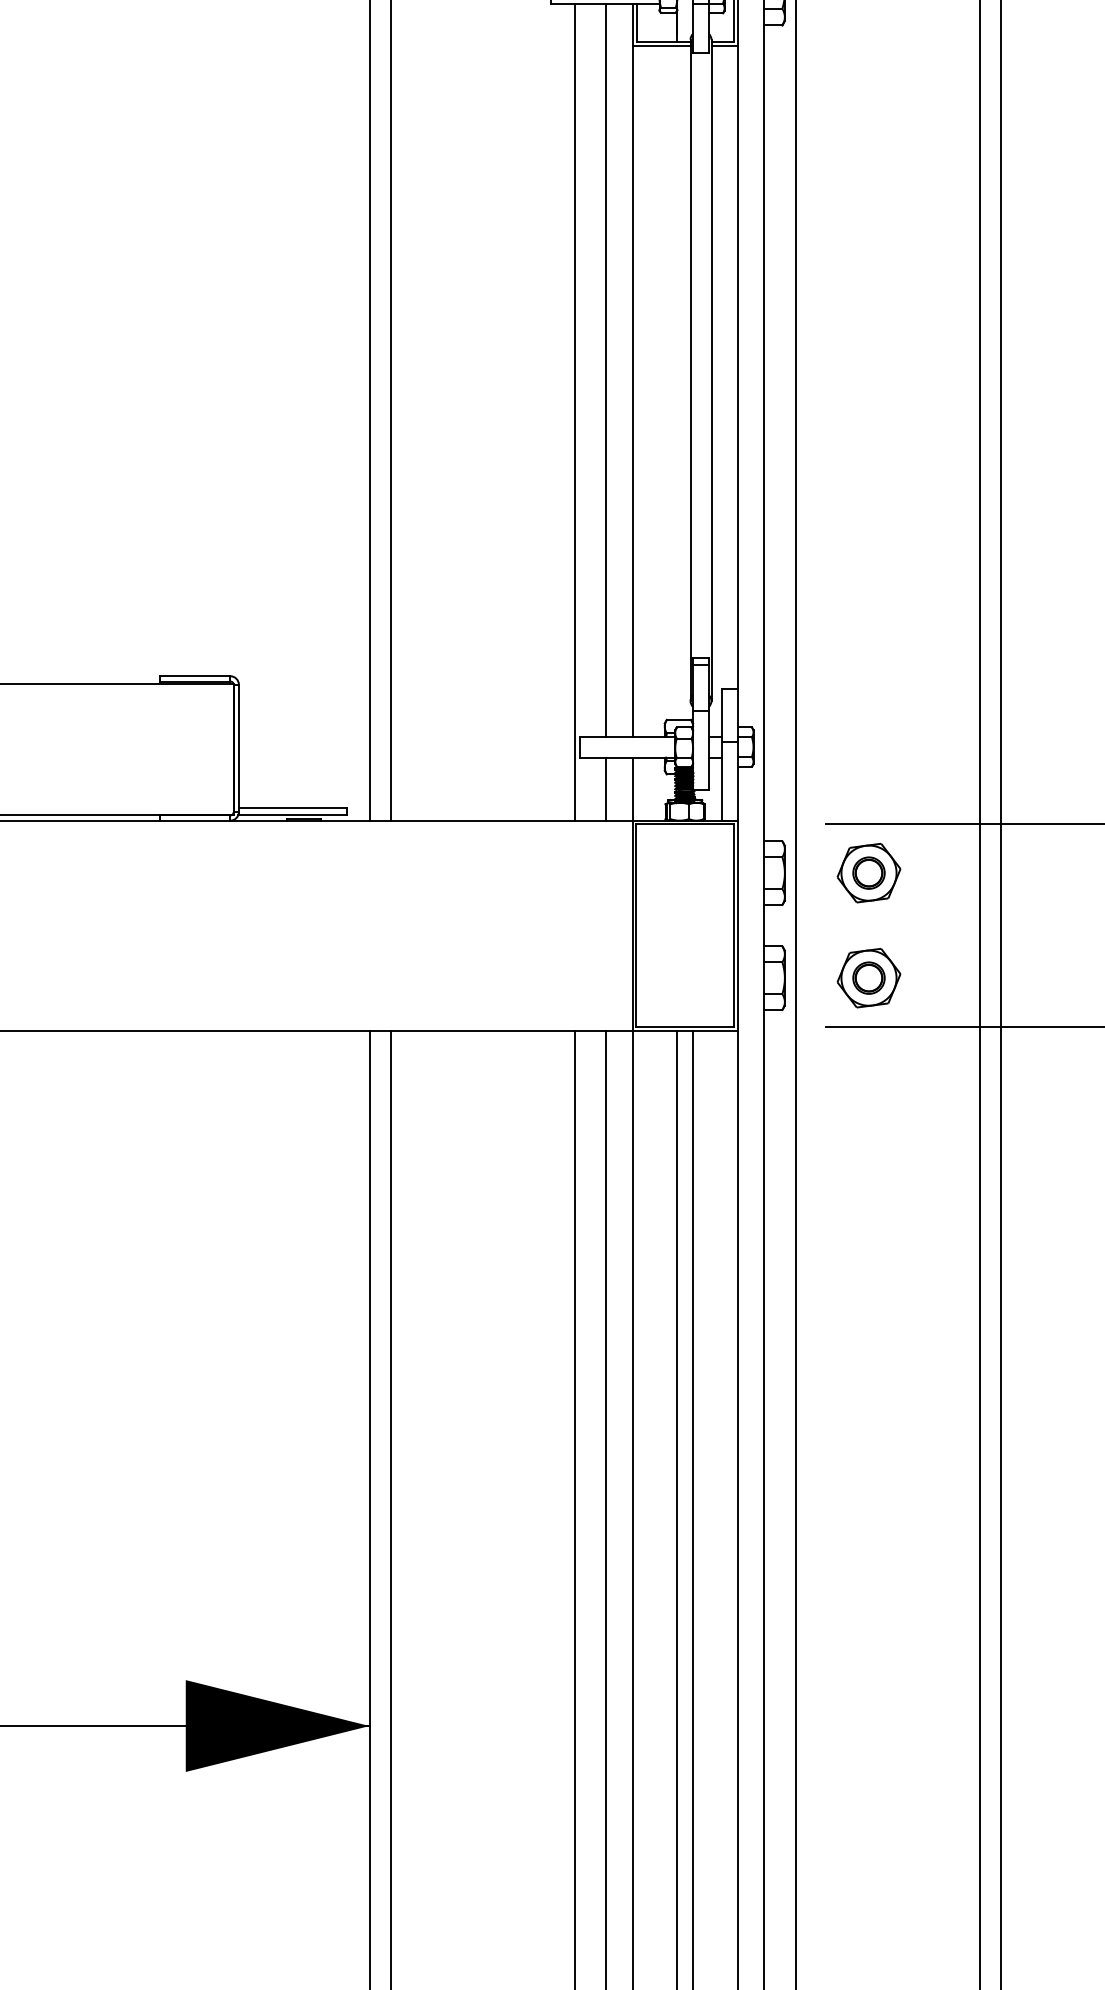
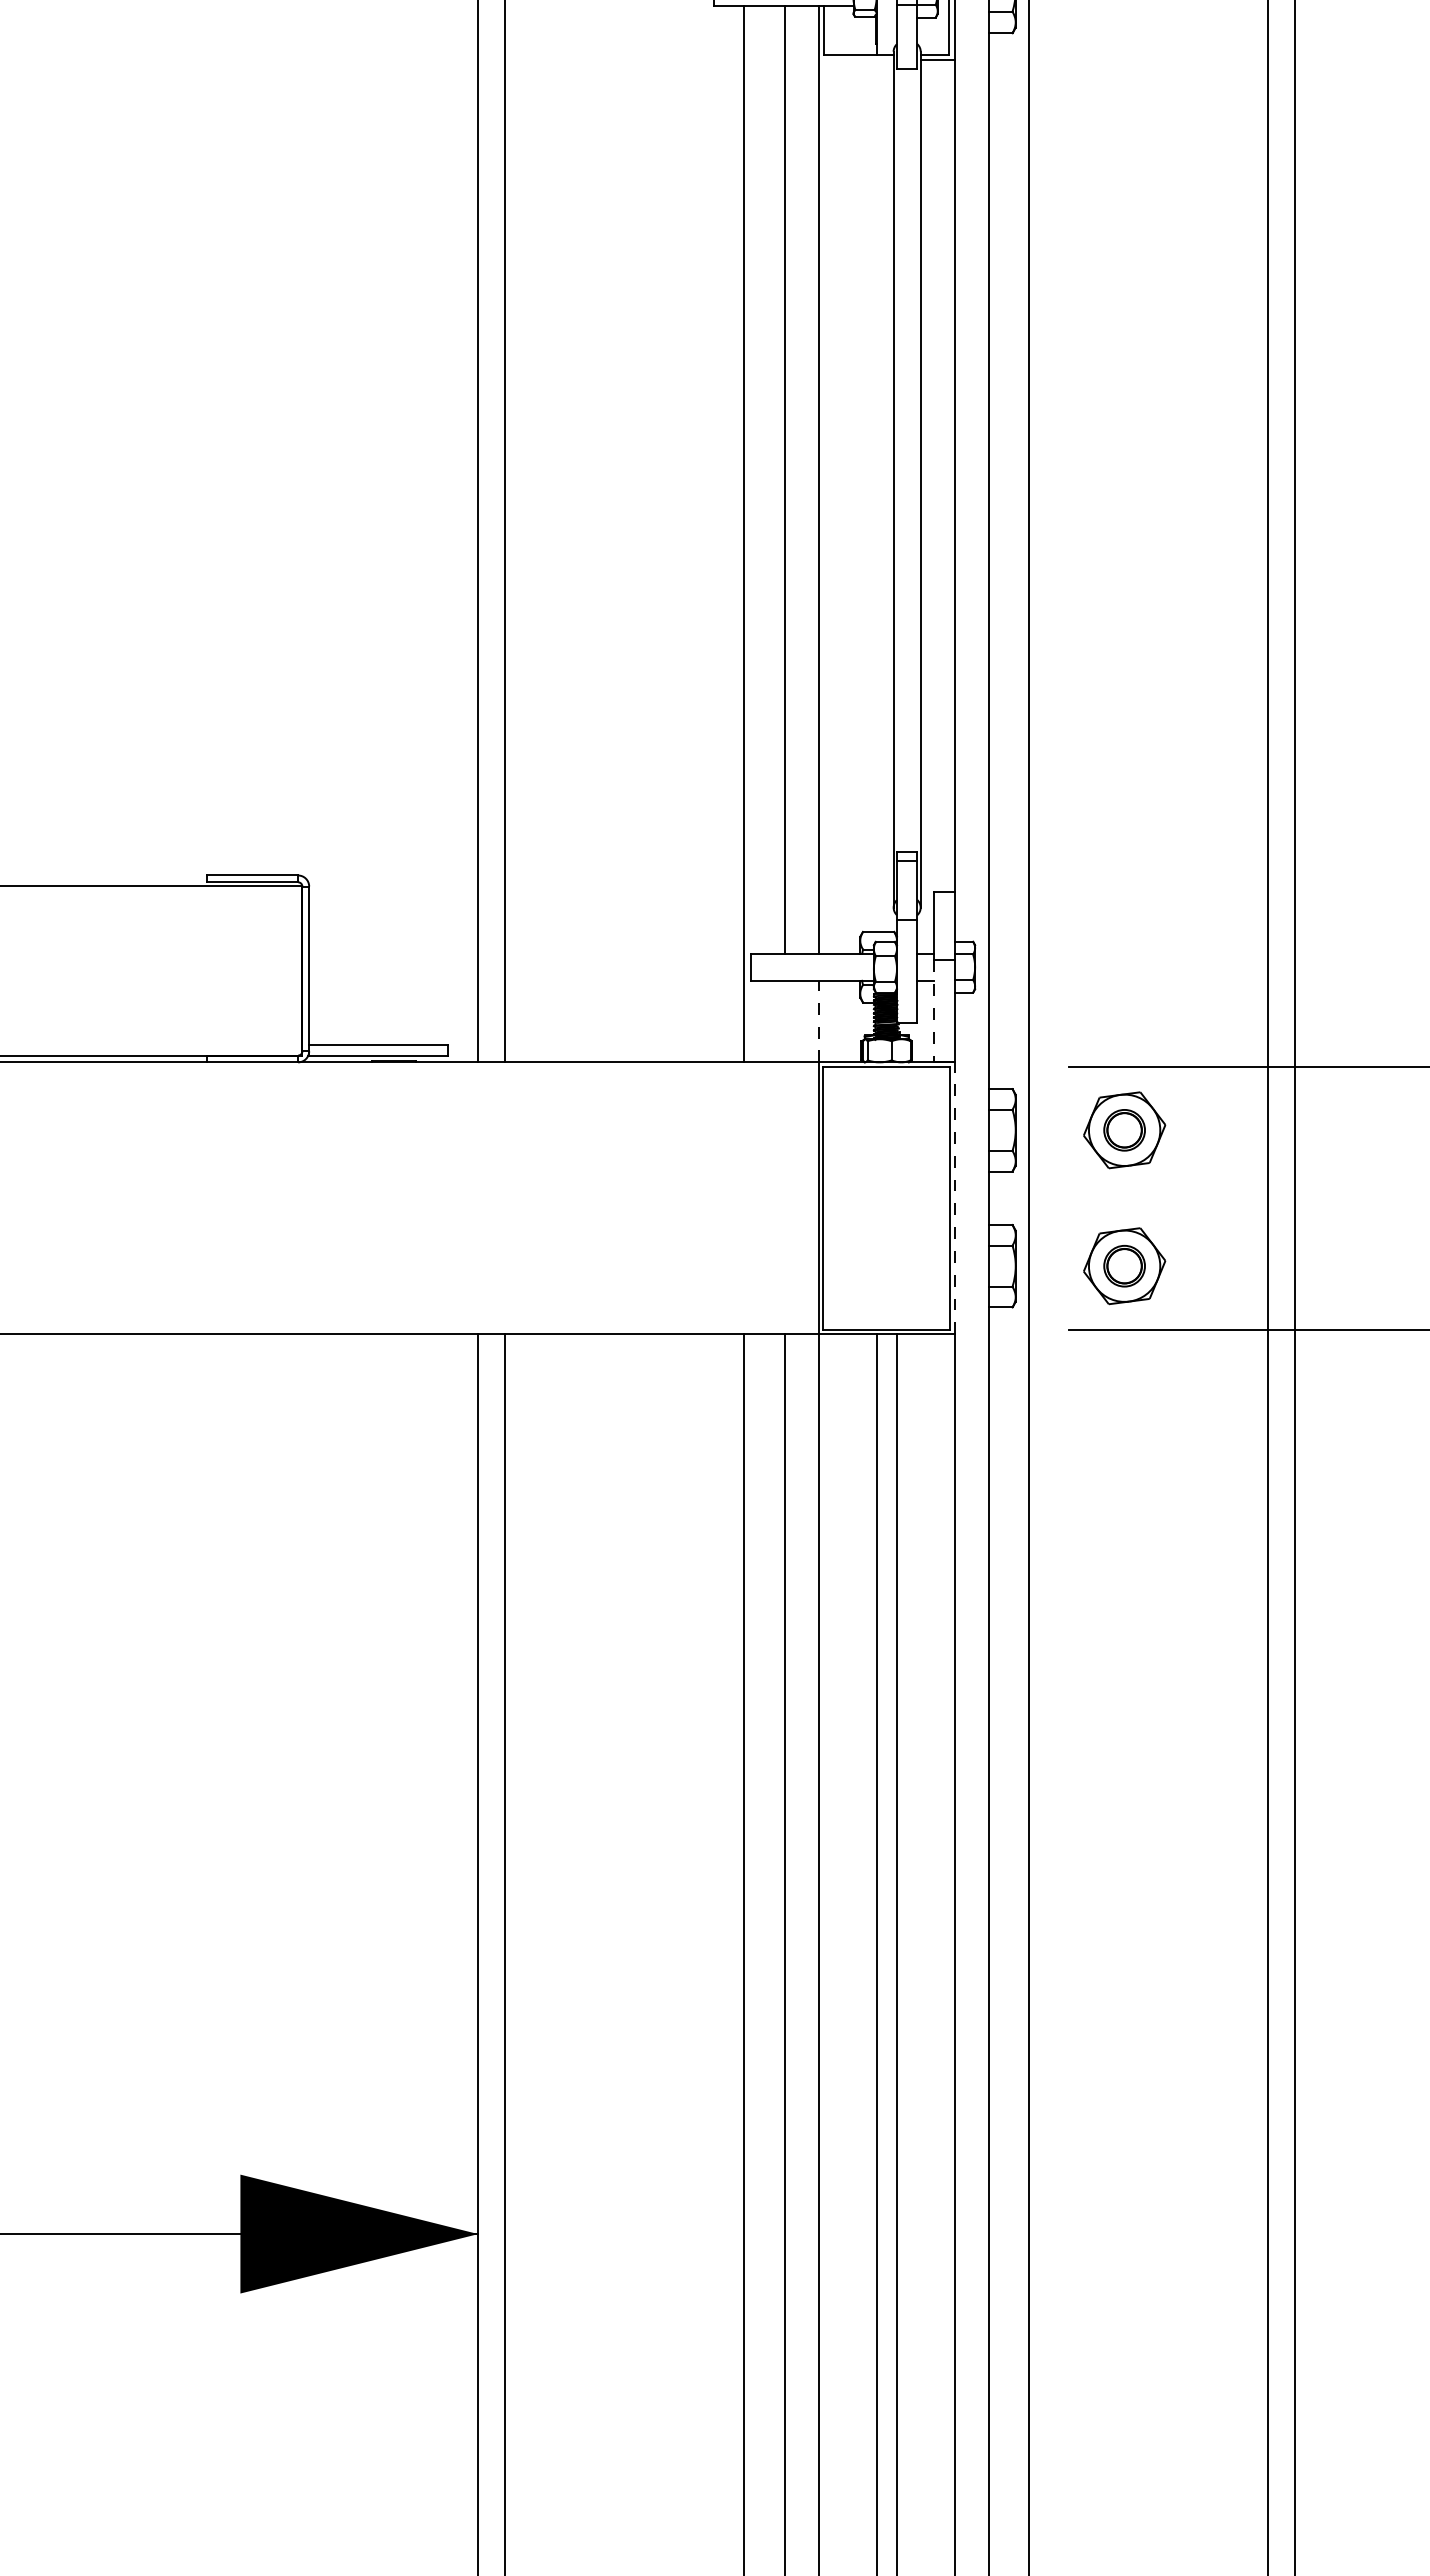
line: (661, 46) -> (855, 60), removed
line: (722, 781) -> (934, 1011), solid -> dashed
line: (606, 789) -> (784, 1021), removed
line: (632, 789) -> (818, 1021), solid -> dashed
line: (737, 925) -> (954, 1198), solid -> dashed

